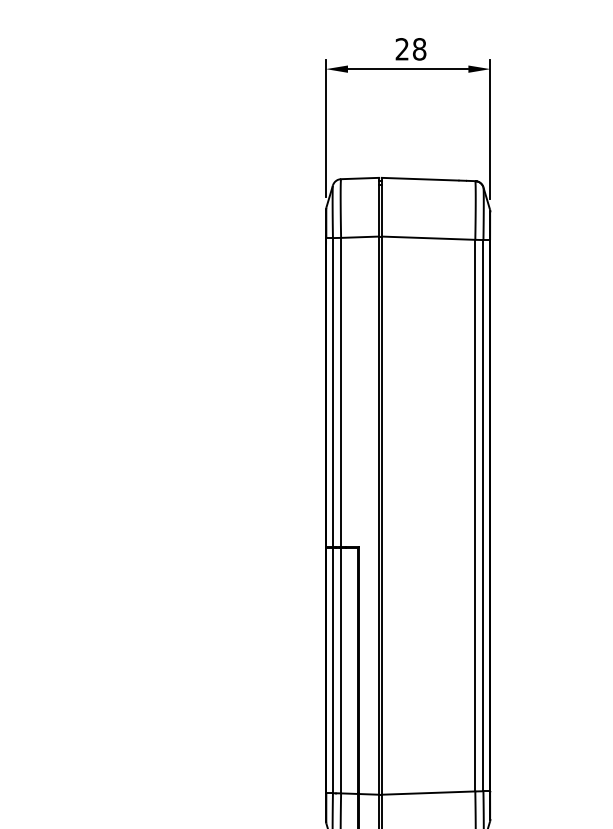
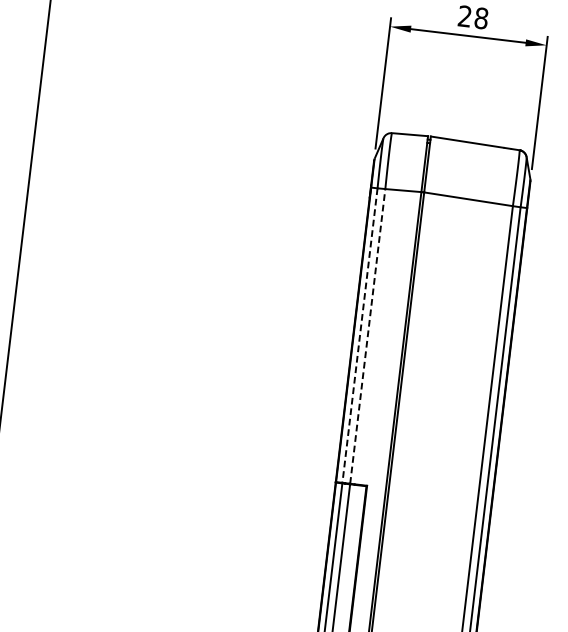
line: (332, 392) -> (359, 335), solid -> dashed
line: (341, 392) -> (368, 336), solid -> dashed

